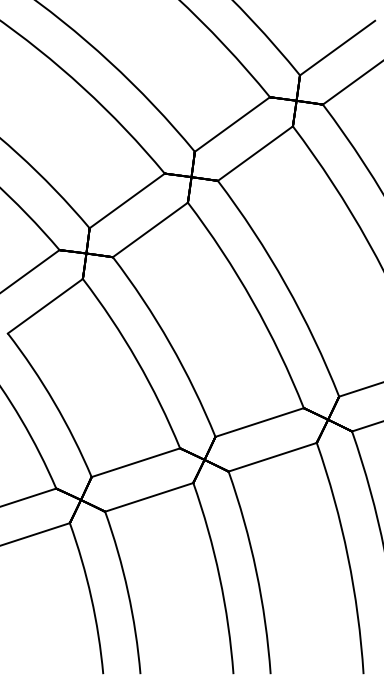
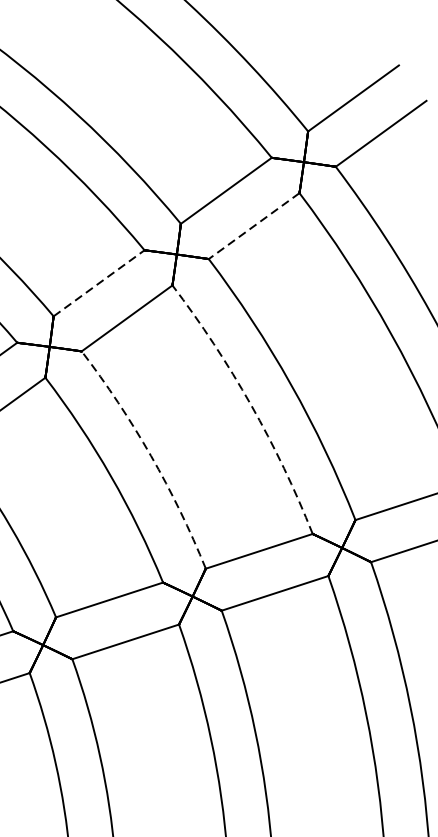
line: (254, 153) -> (253, 225), solid -> dashed
line: (127, 200) -> (99, 282), solid -> dashed
arc: (252, 301) -> (250, 404), solid -> dashed
arc: (170, 343) -> (151, 455), solid -> dashed

